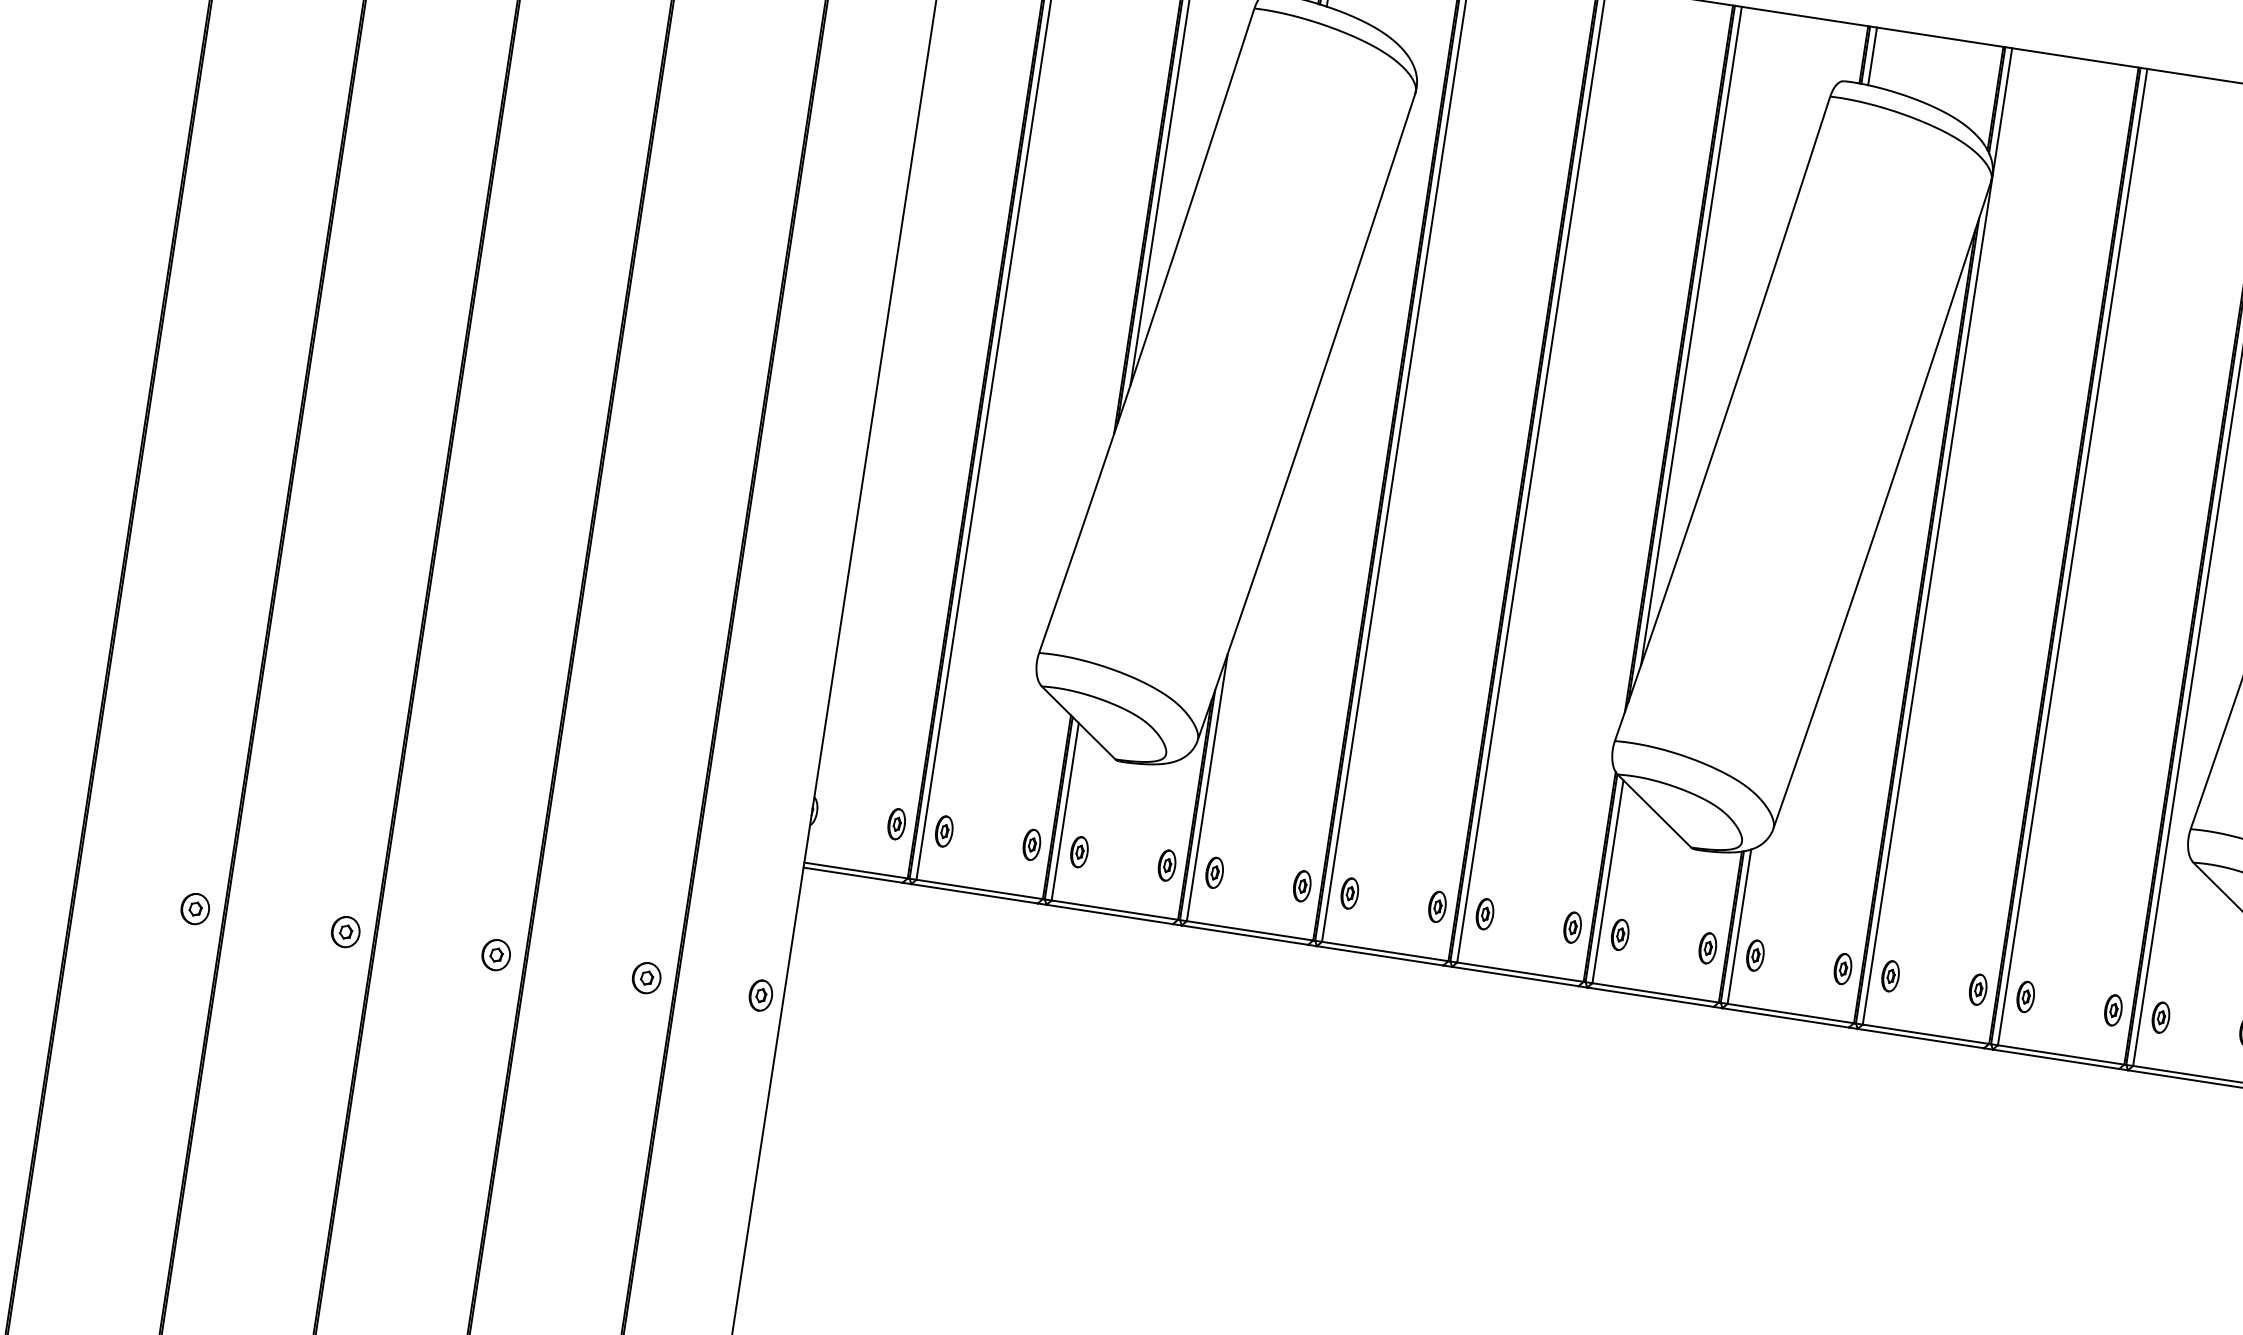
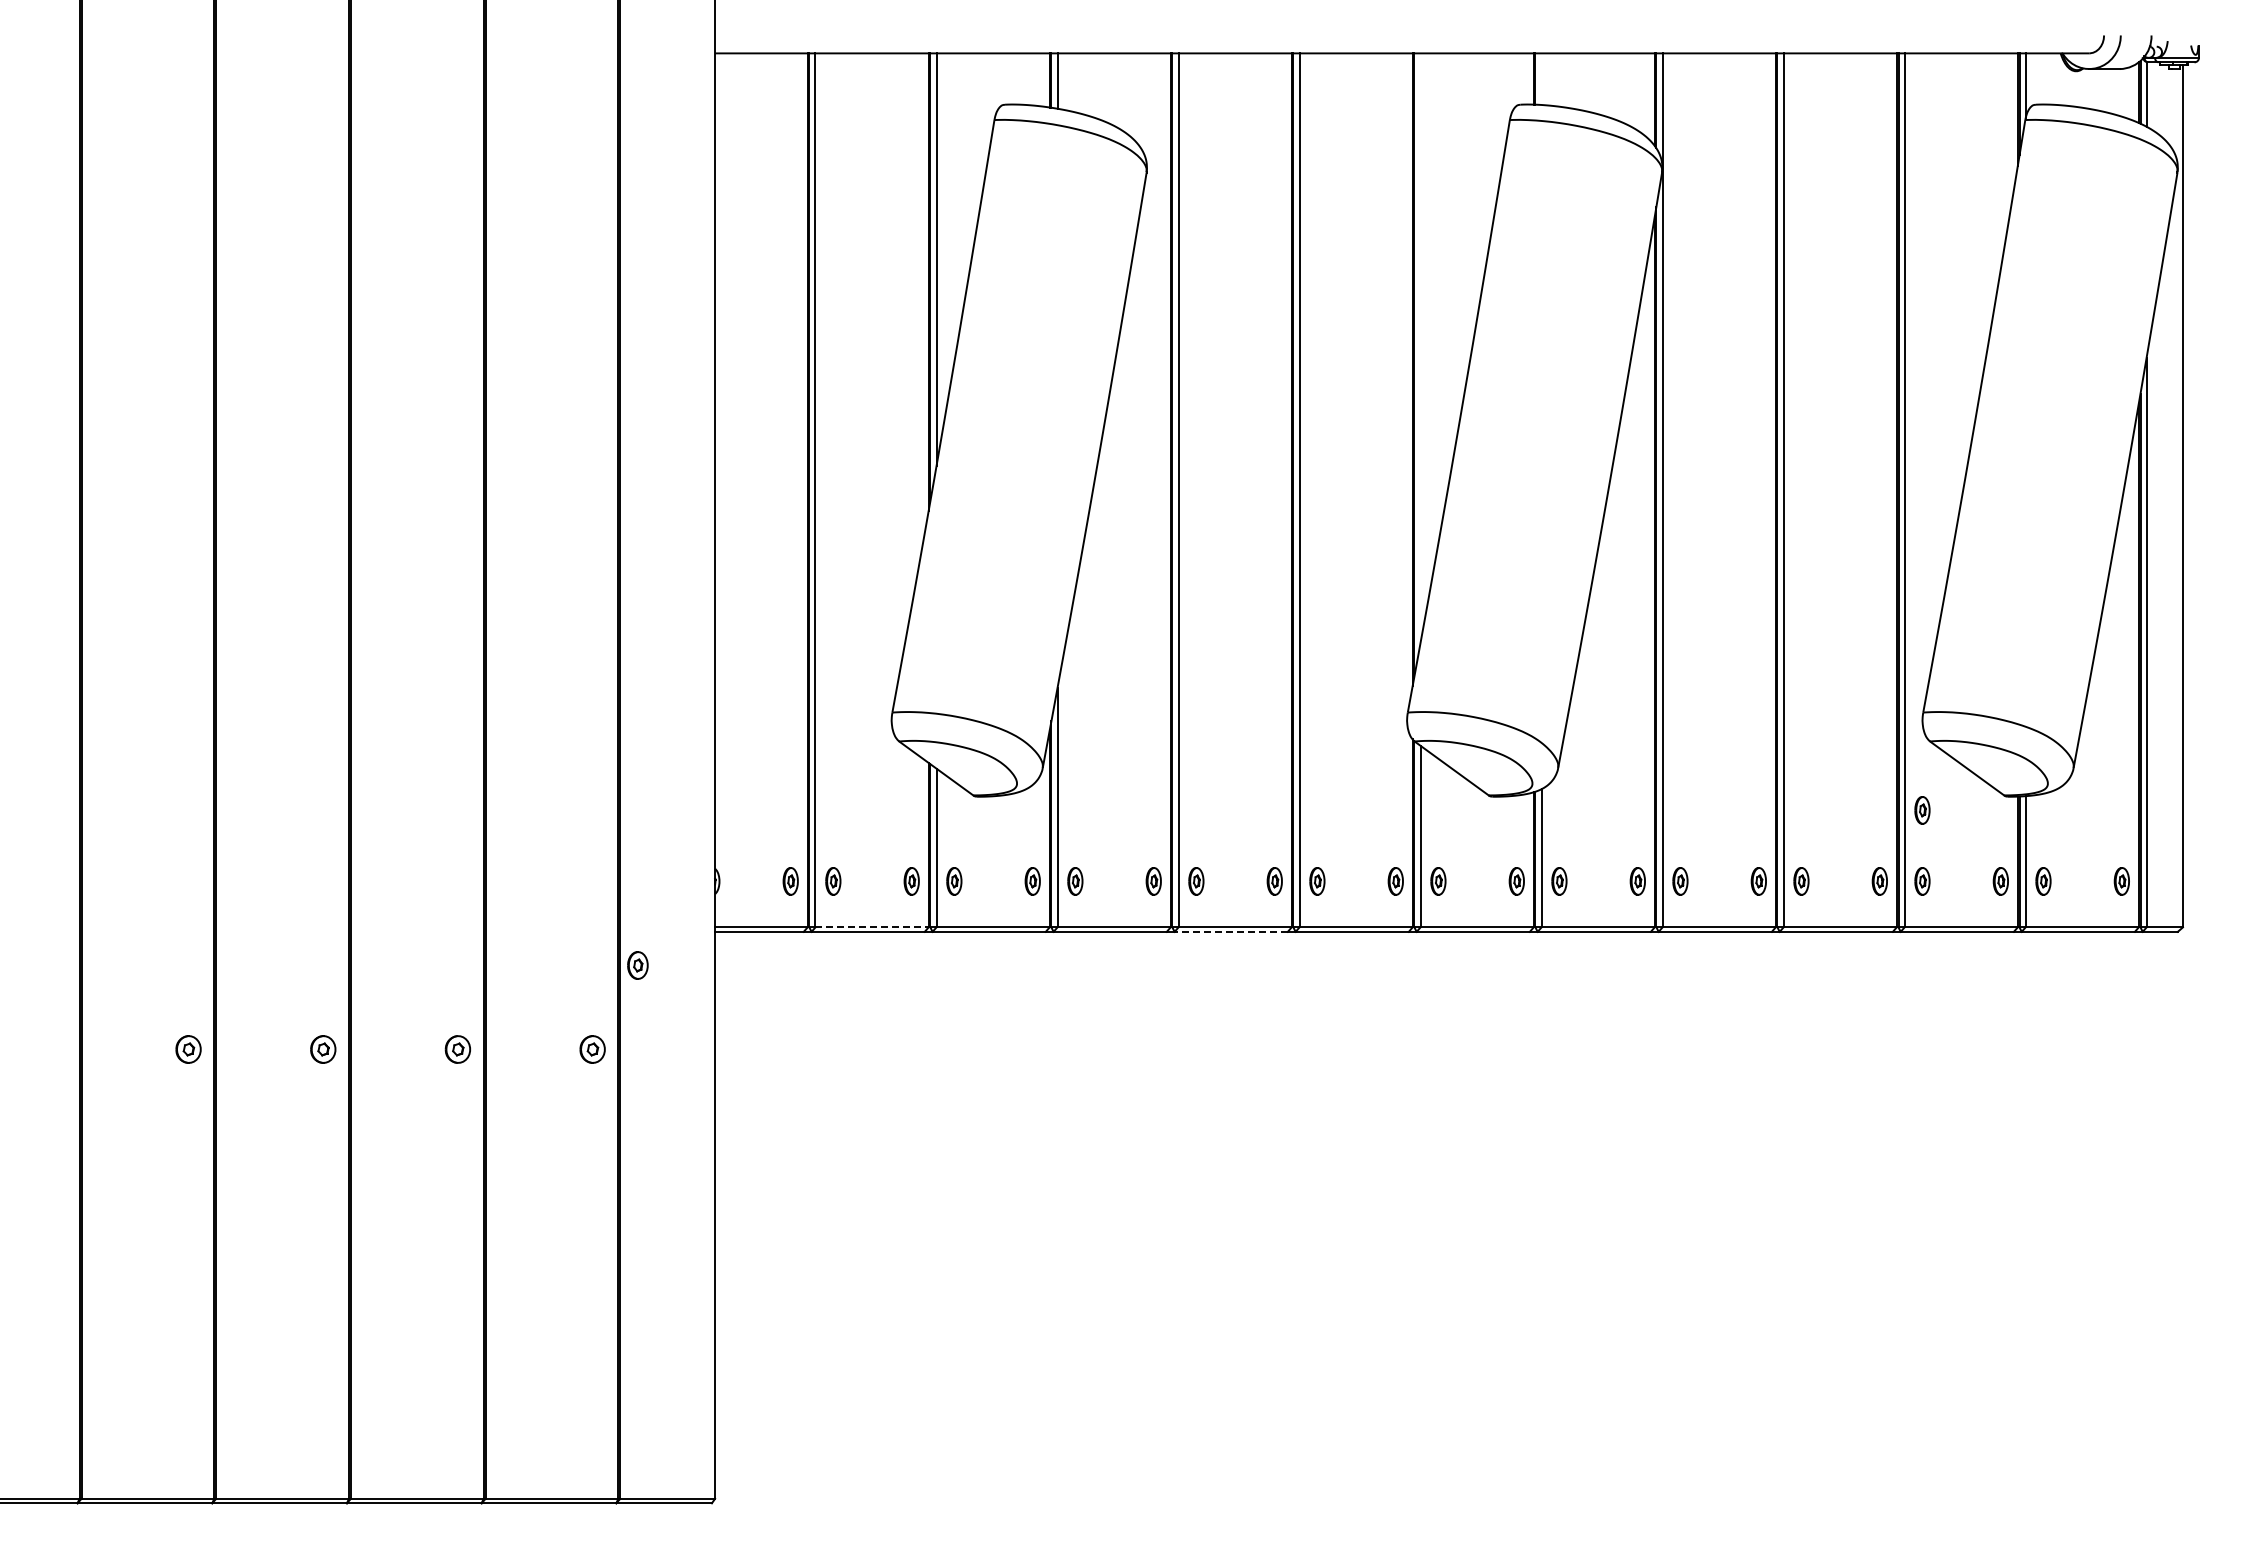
line: (1872, 56) -> (1541, 79), removed
line: (1691, 335) -> (1420, 347), removed
line: (980, 889) -> (872, 927), solid -> dashed
part: (2173, 938) -> (1922, 810), added
line: (1380, 955) -> (1231, 931), solid -> dashed
part: (760, 995) -> (637, 965), moved

